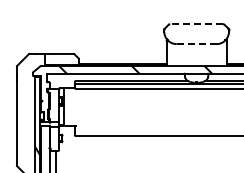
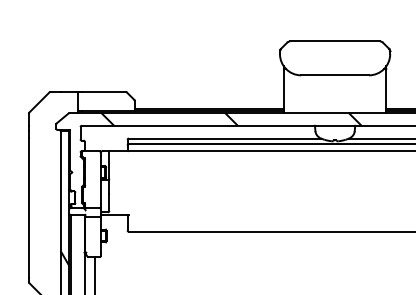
line: (196, 24) -> (334, 41), dashed -> solid
line: (196, 44) -> (334, 75), dashed -> solid

